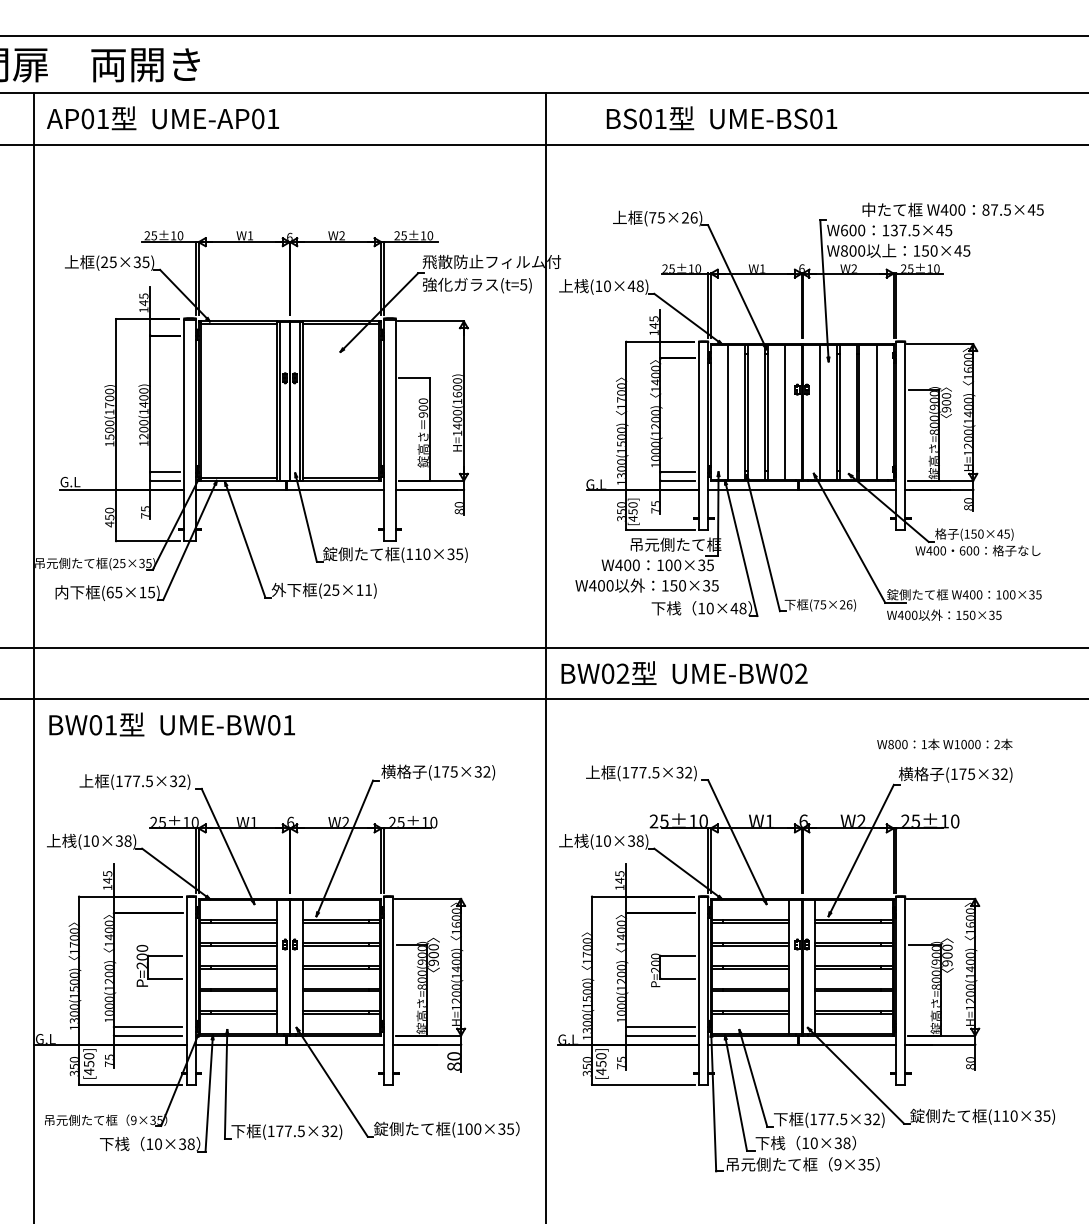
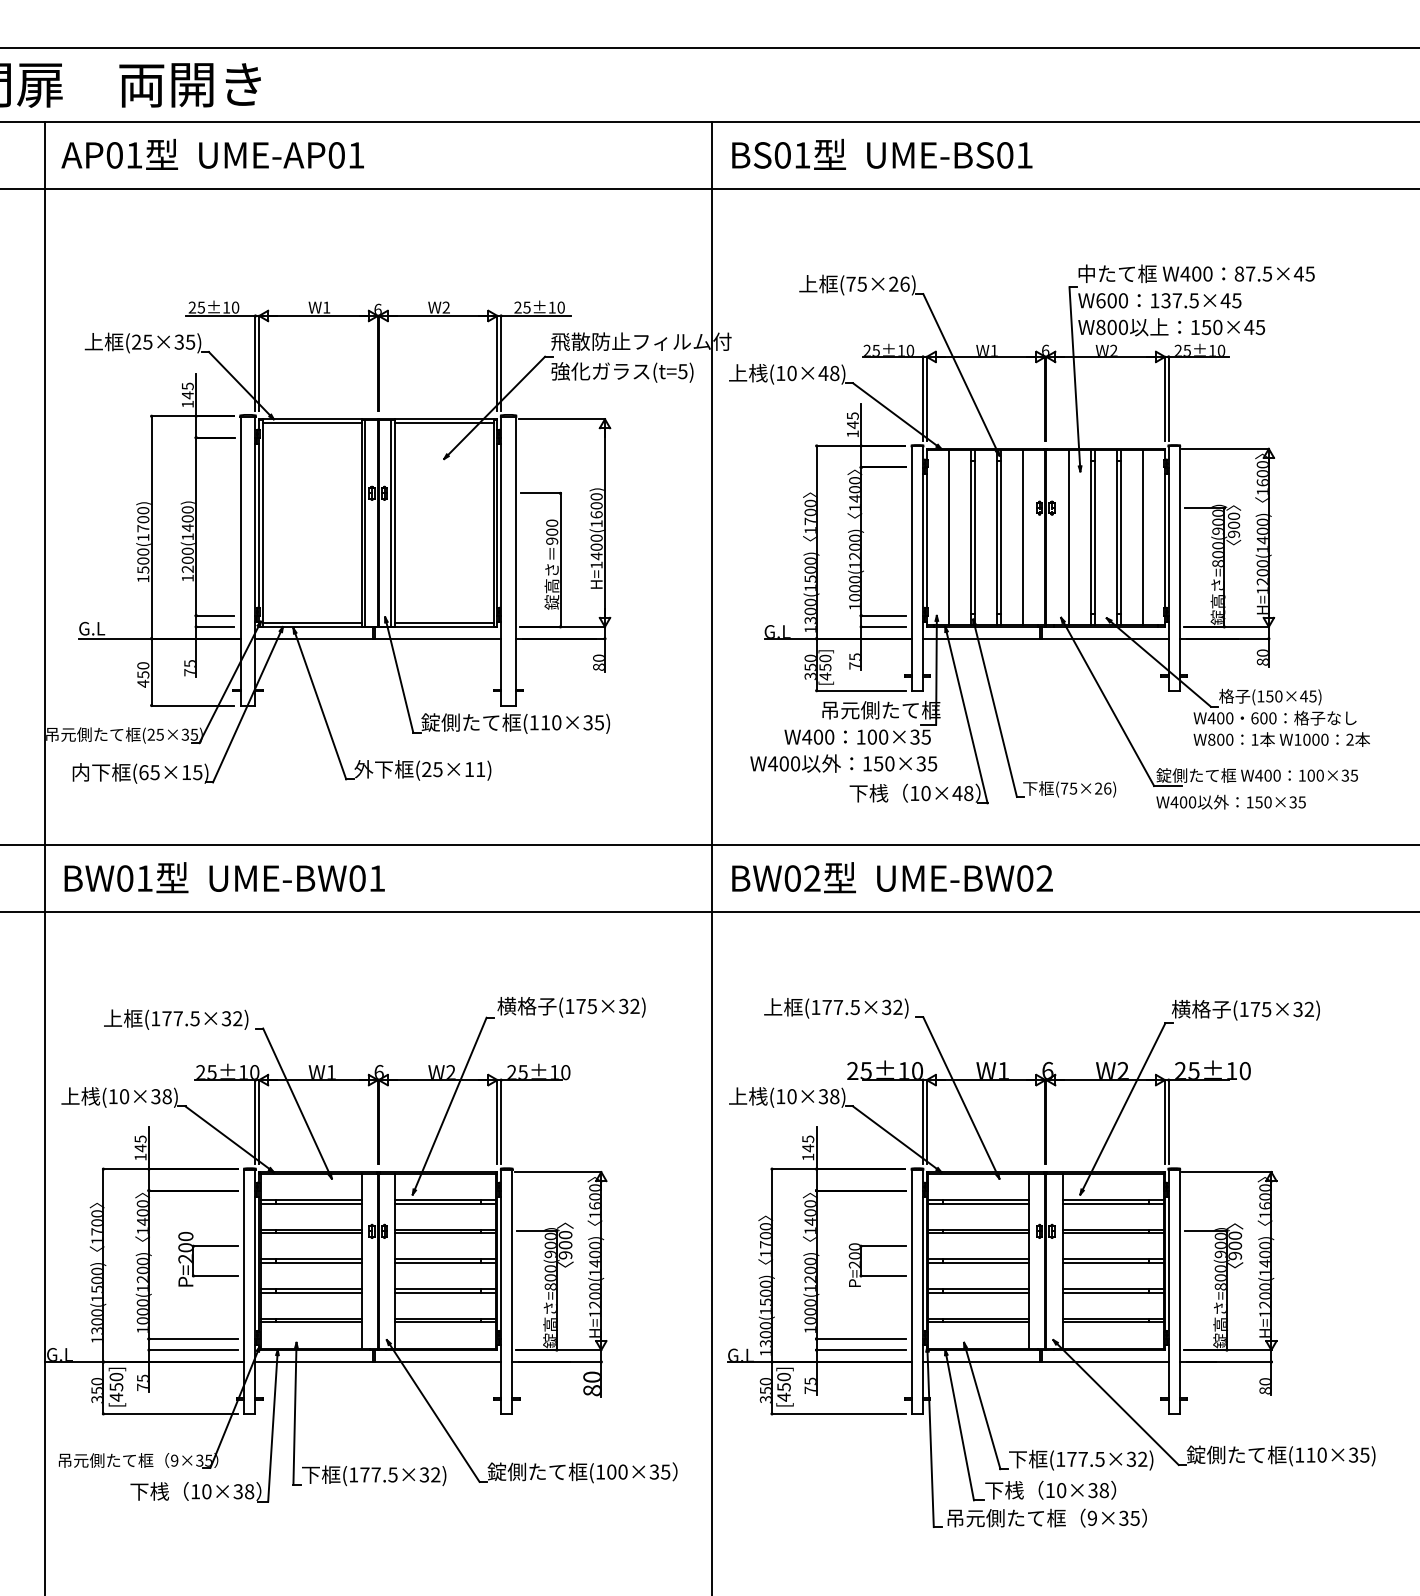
text: (722, 117) -> (882, 153), moved
text: (953, 209) -> (1196, 273), moved
text: (172, 724) -> (224, 877), moved
text: (944, 744) -> (1281, 739), moved

